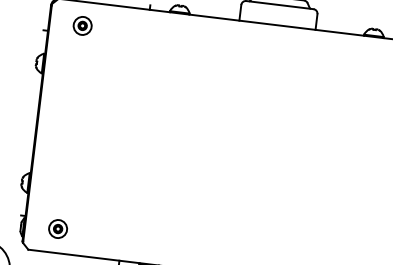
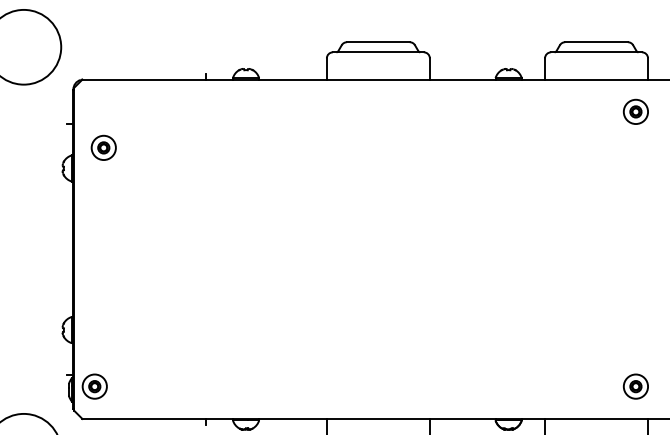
part: (82, 25) -> (103, 147), moved
part: (57, 228) -> (94, 386), moved

